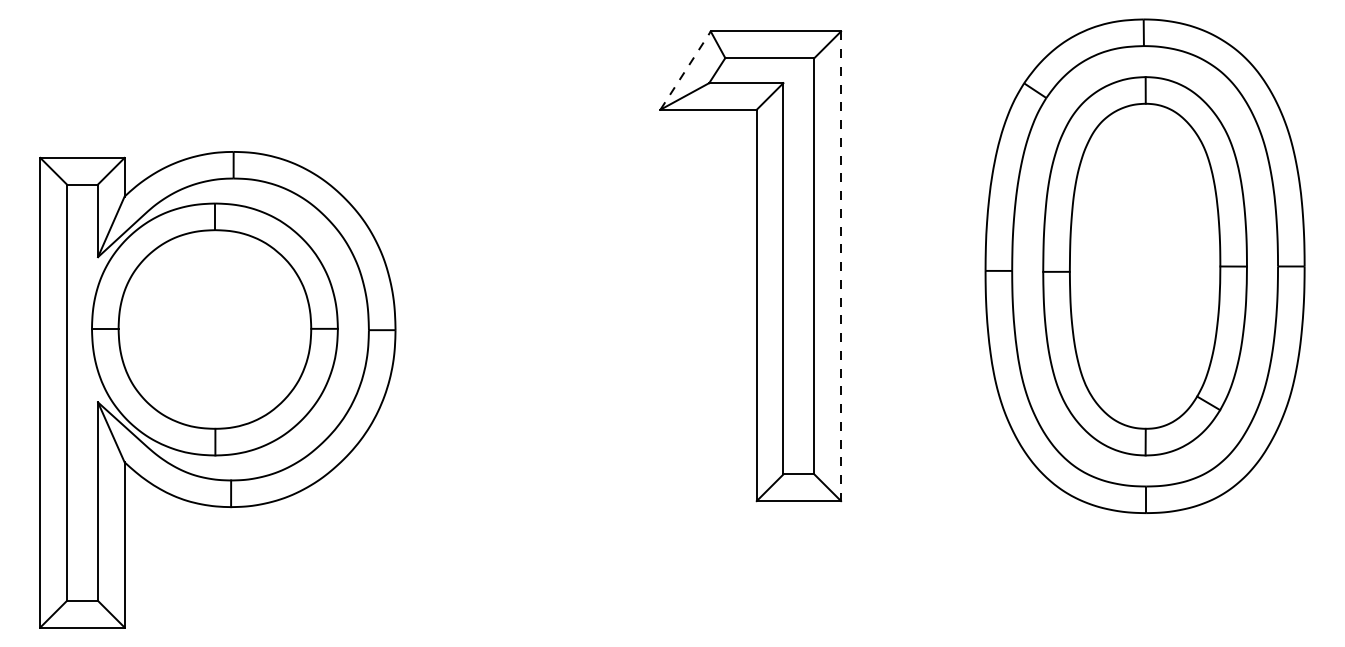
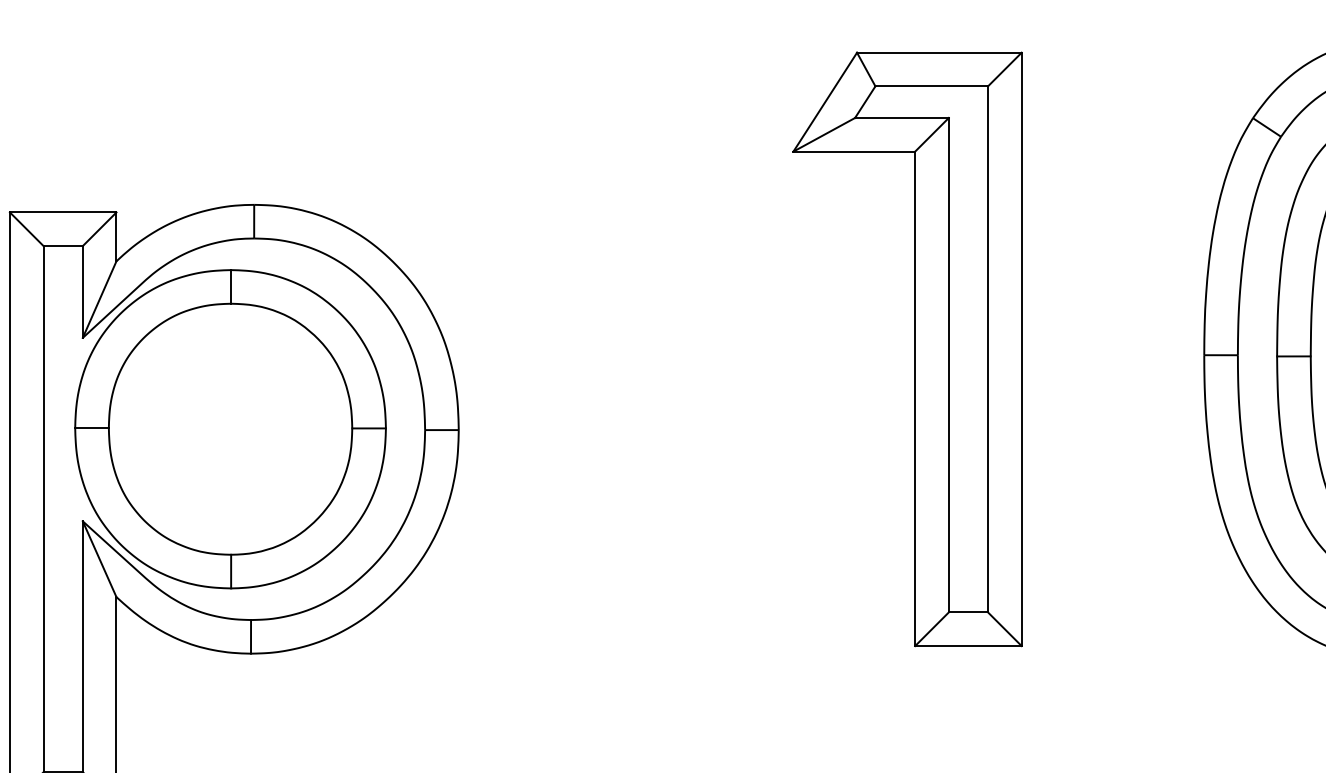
line: (685, 70) -> (825, 101), dashed -> solid
line: (841, 266) -> (1022, 349), dashed -> solid

